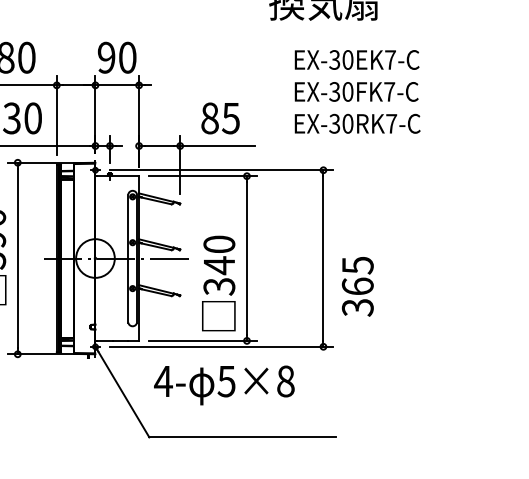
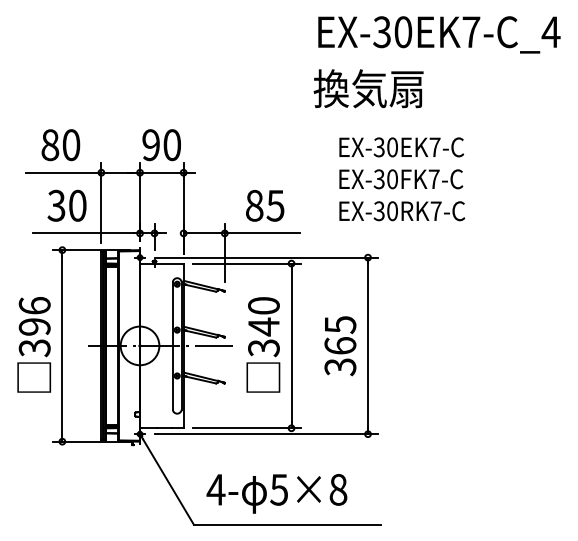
text: (218, 283) -> (263, 344), moved
text: (357, 287) -> (340, 346), moved
text: (223, 385) -> (276, 493), moved

